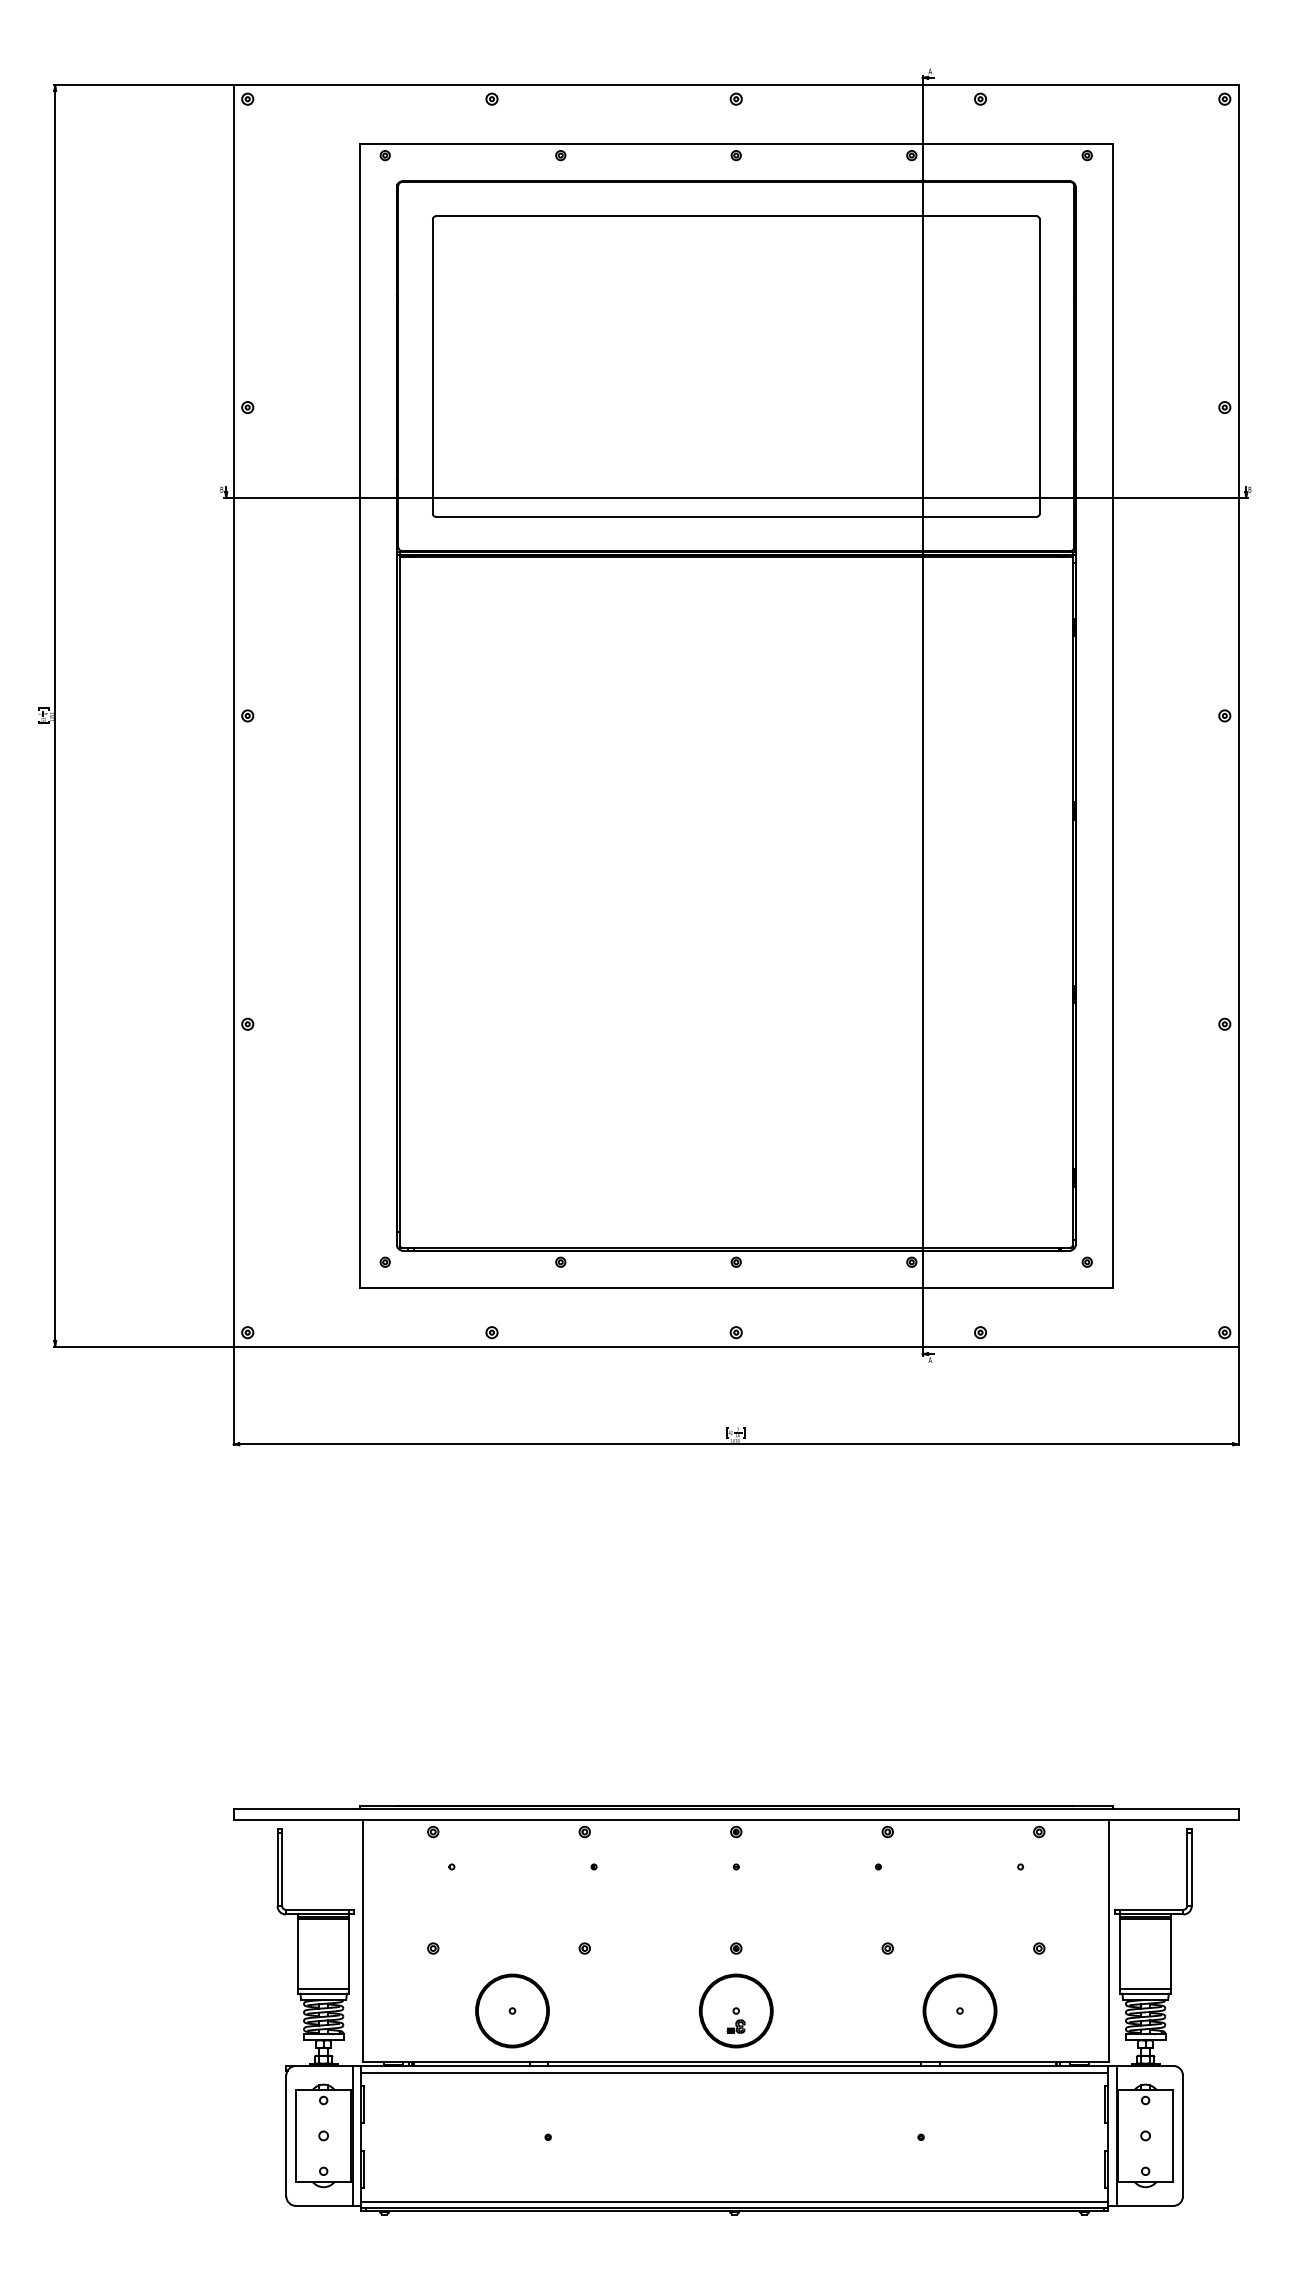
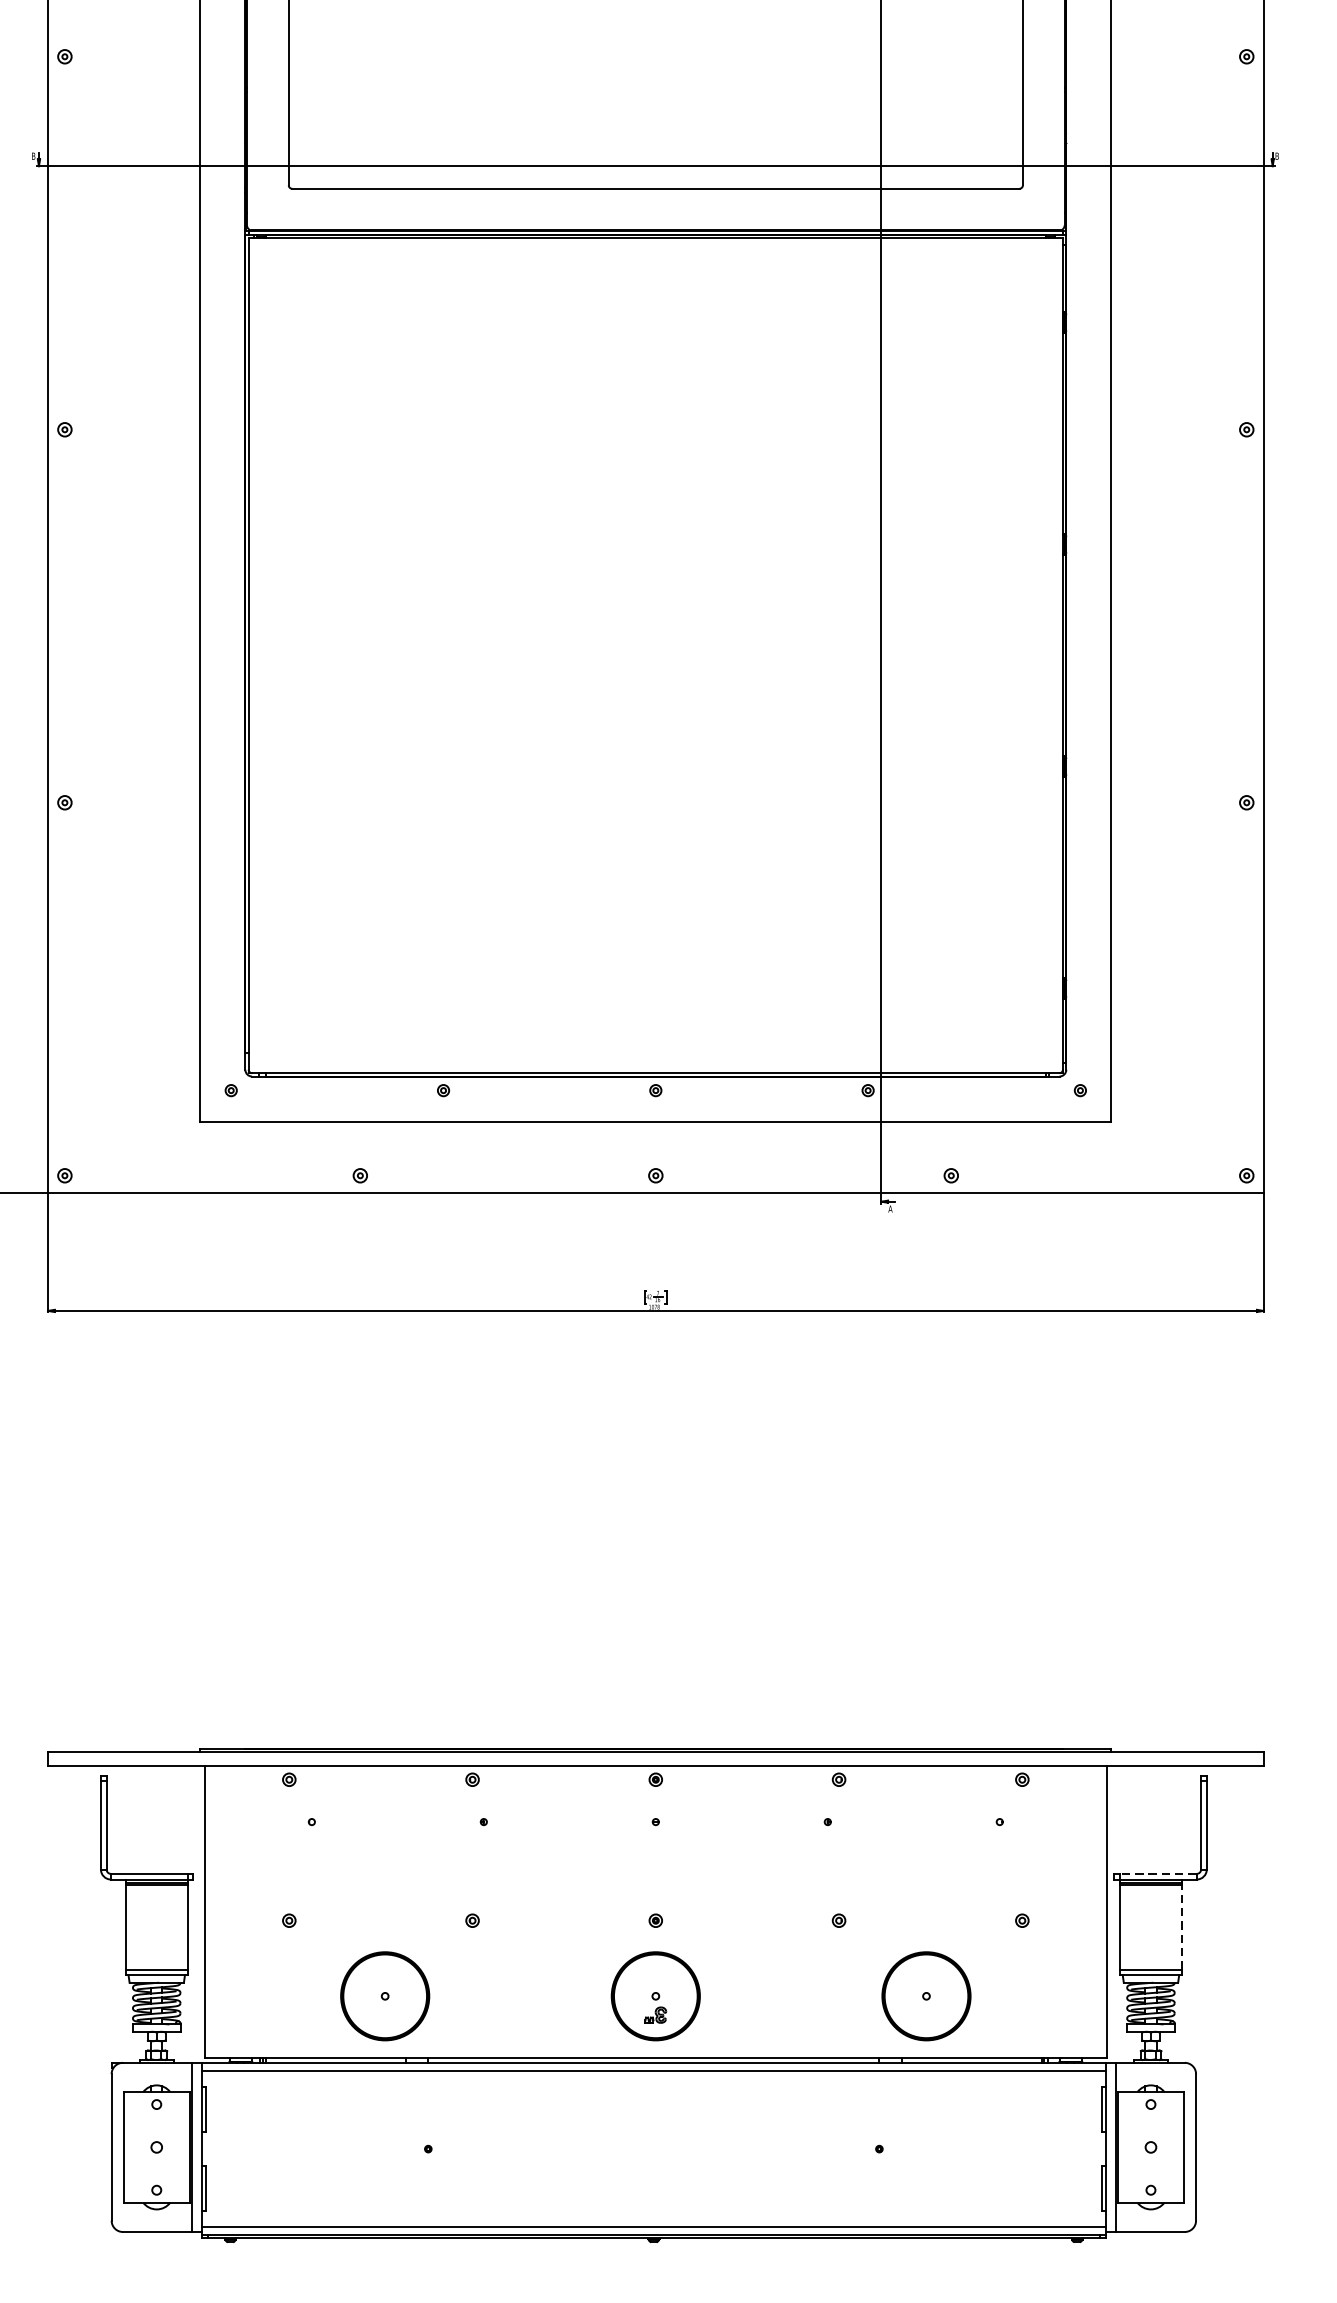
line: (1151, 1909) -> (1158, 1873), solid -> dashed
line: (1171, 1954) -> (1182, 1927), solid -> dashed

